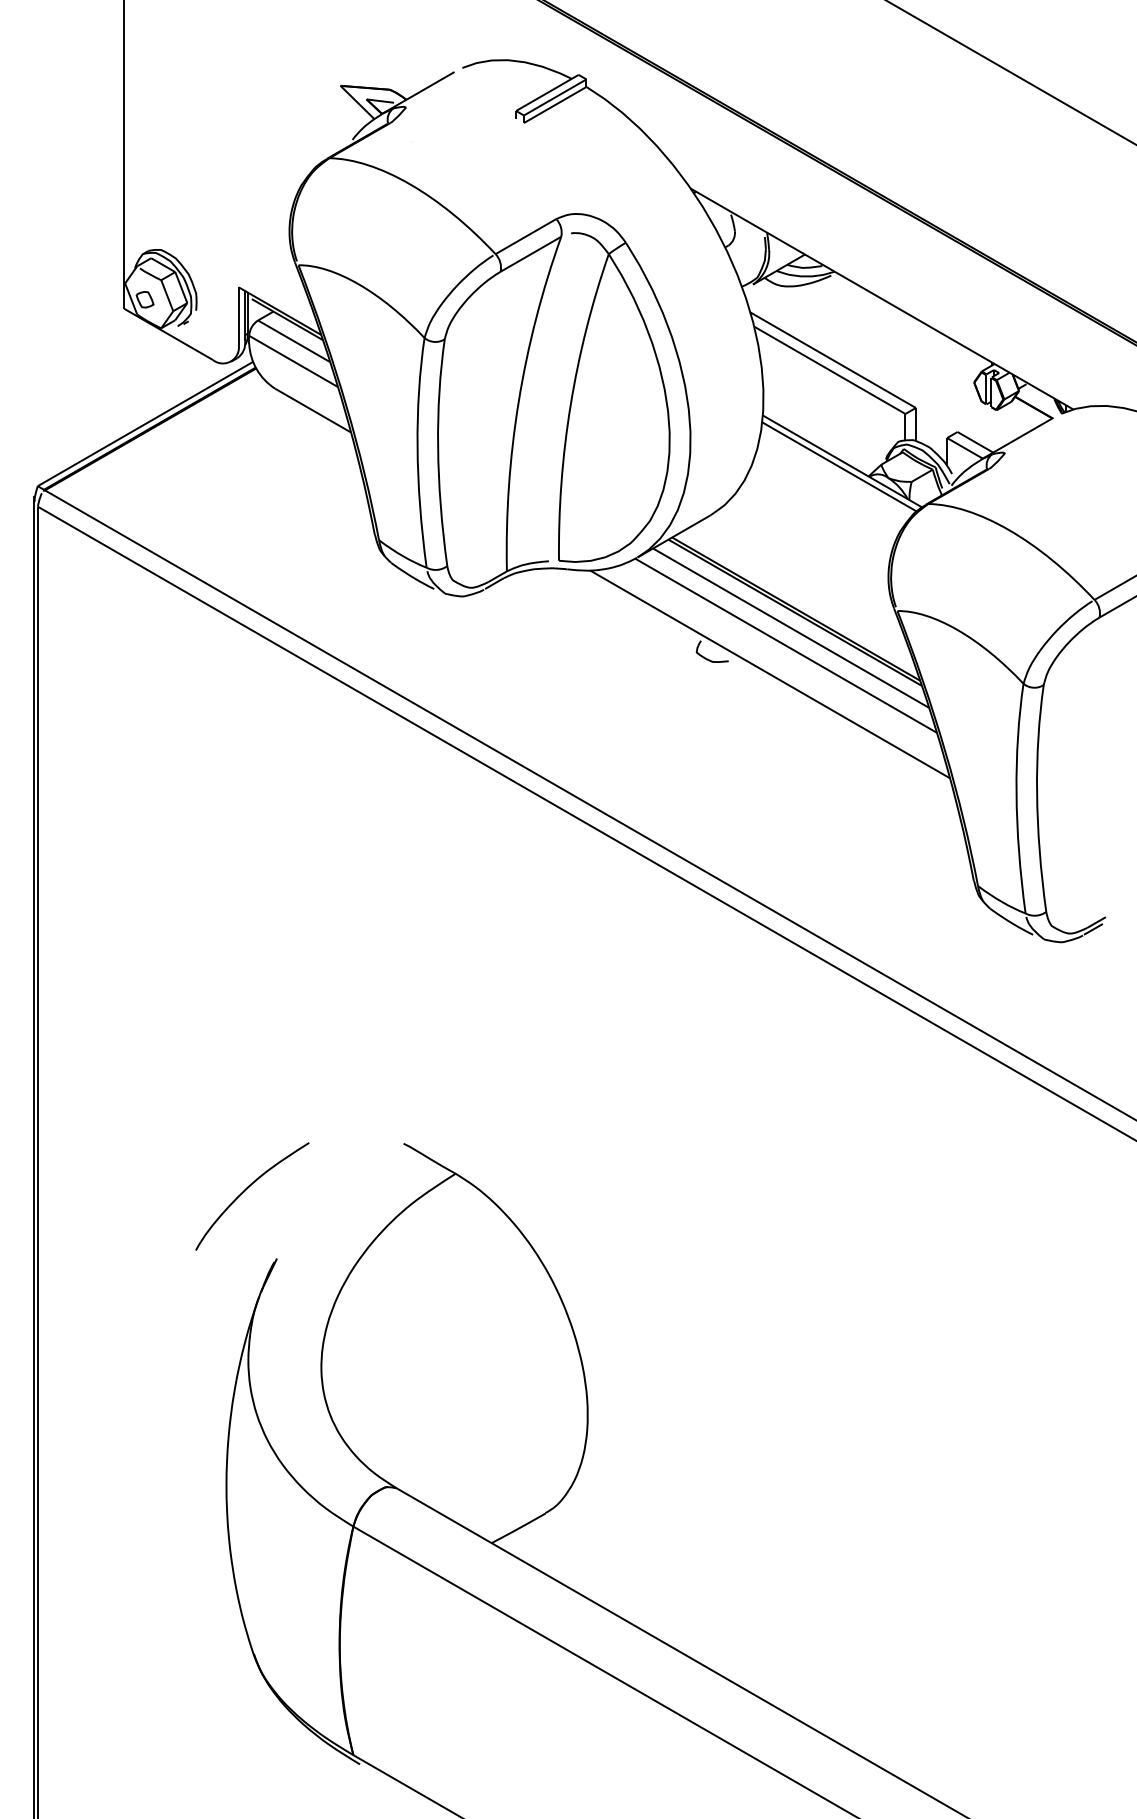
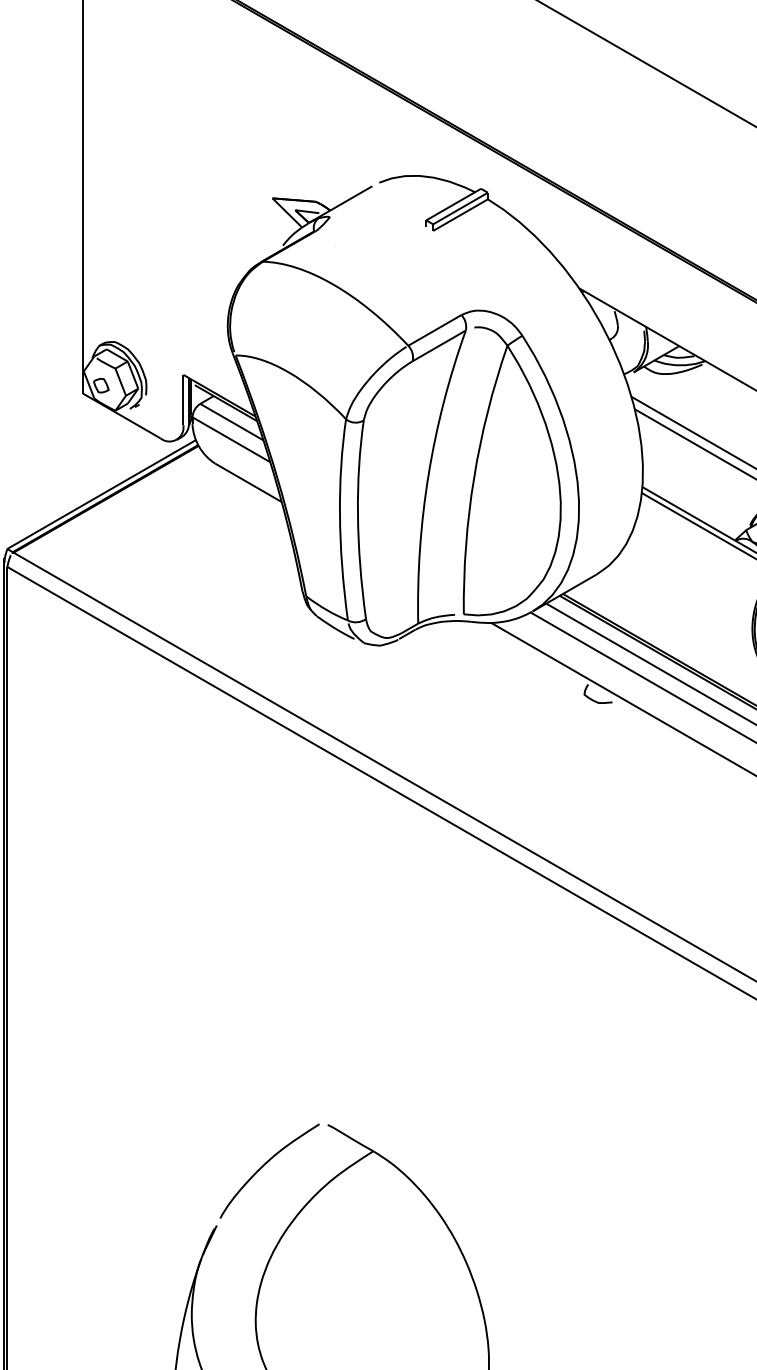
part: (246, 1190) -> (264, 1165), moved

